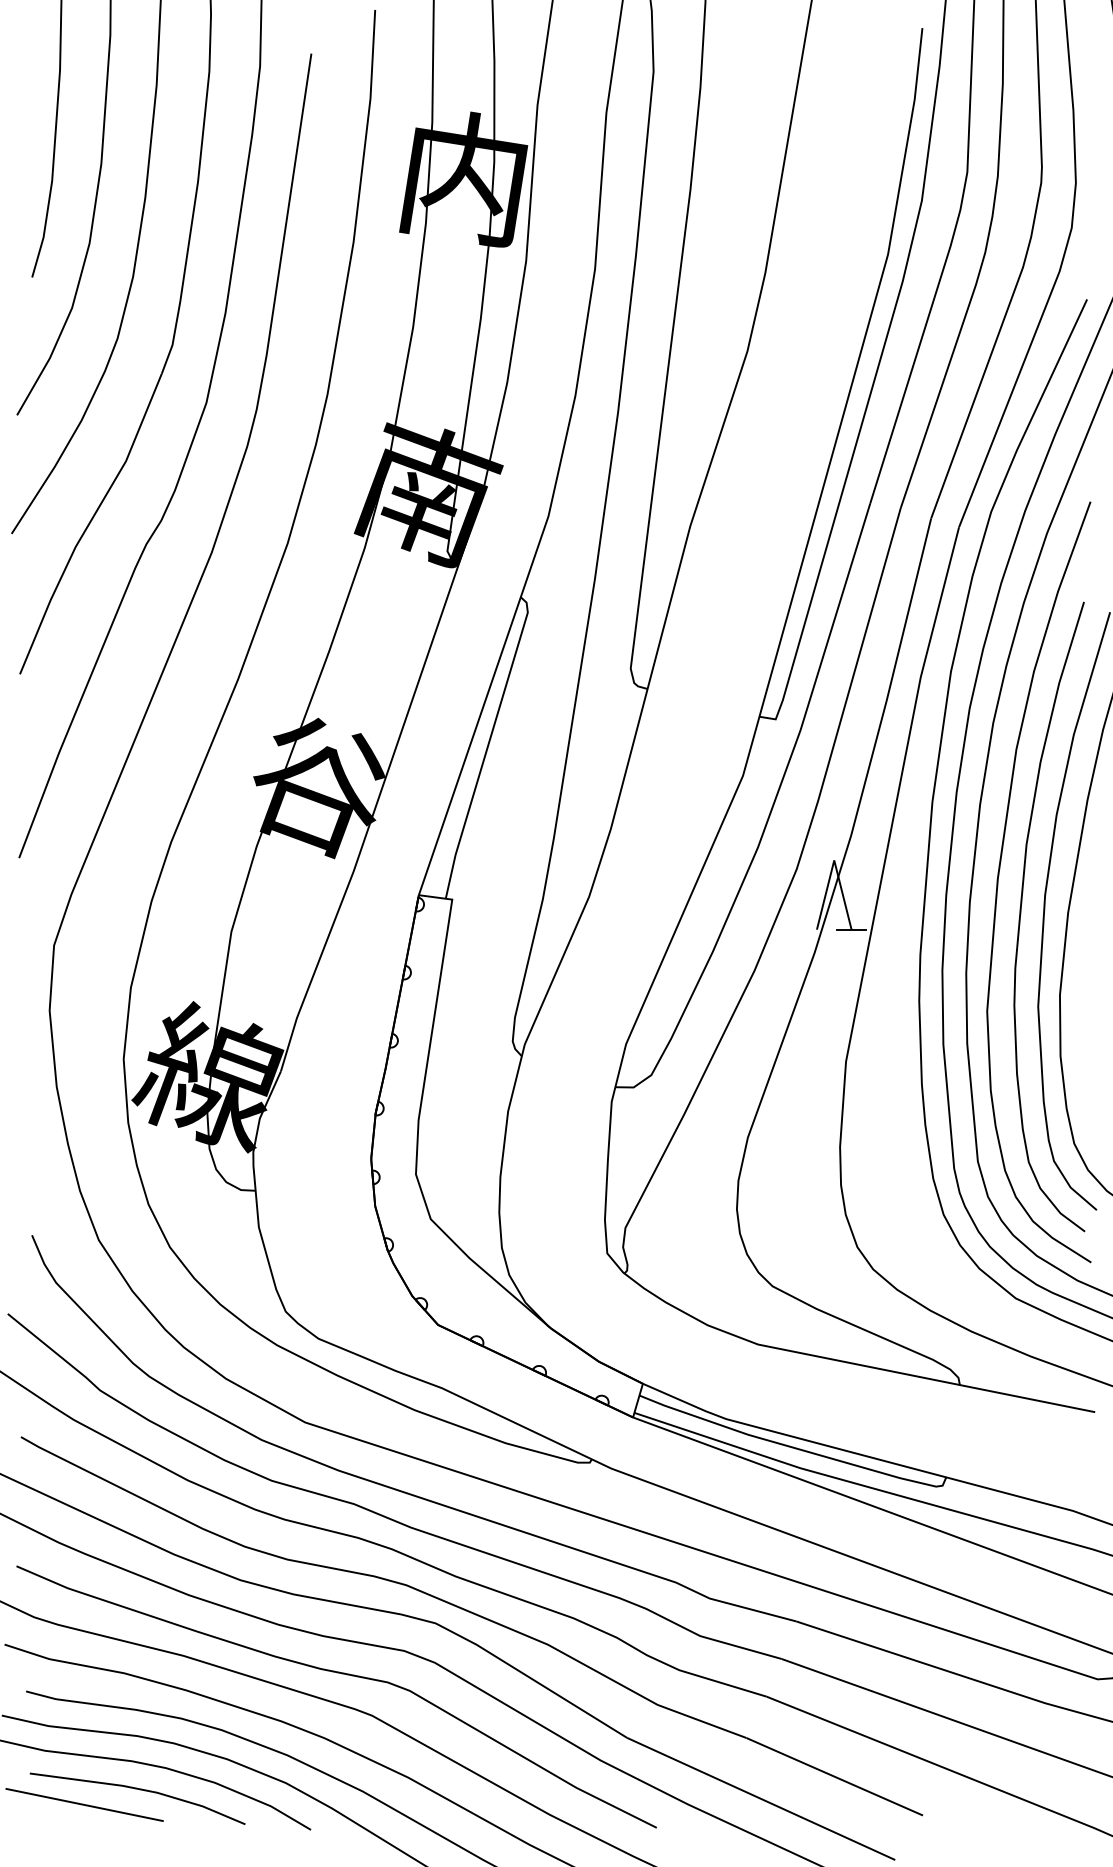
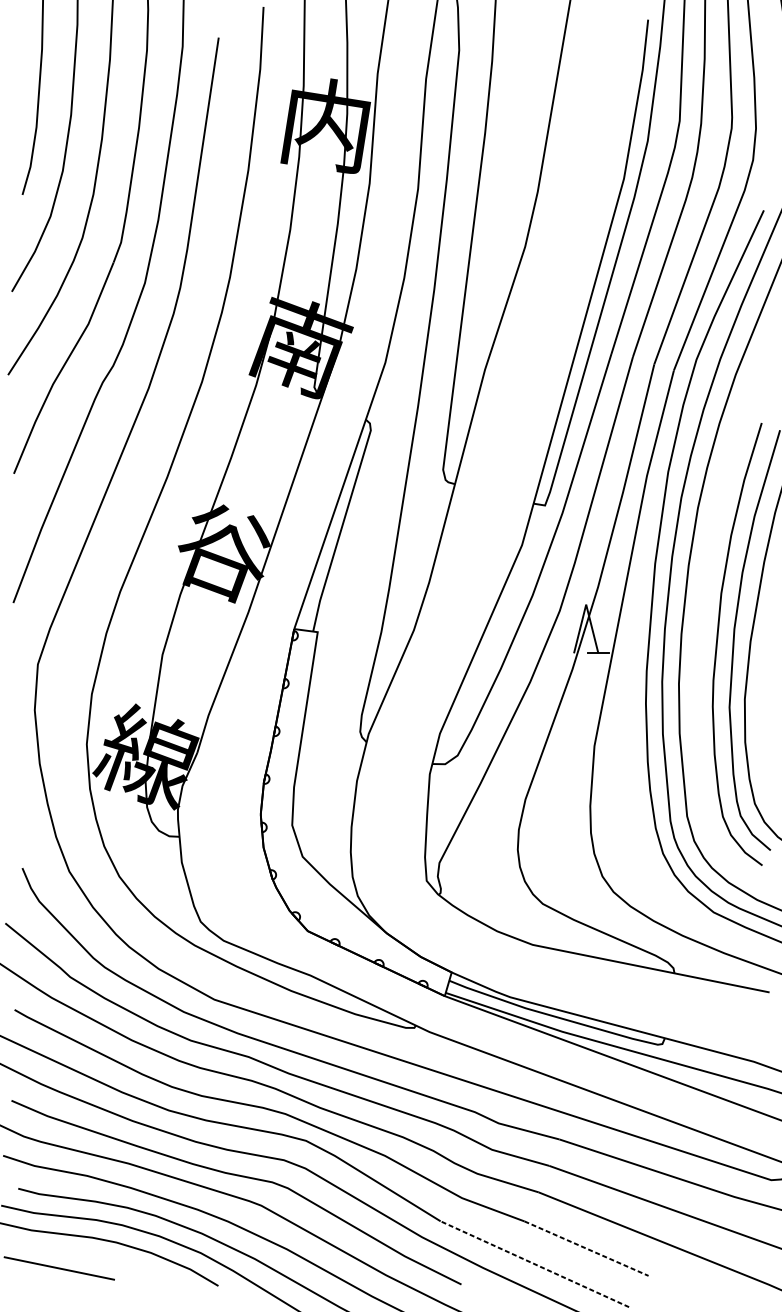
curve: (999, 876) -> (702, 615), removed
line: (835, 1776) -> (587, 1248), solid -> dashed
line: (139, 1790) -> (97, 1258), removed
line: (760, 1798) -> (534, 1263), solid -> dashed

